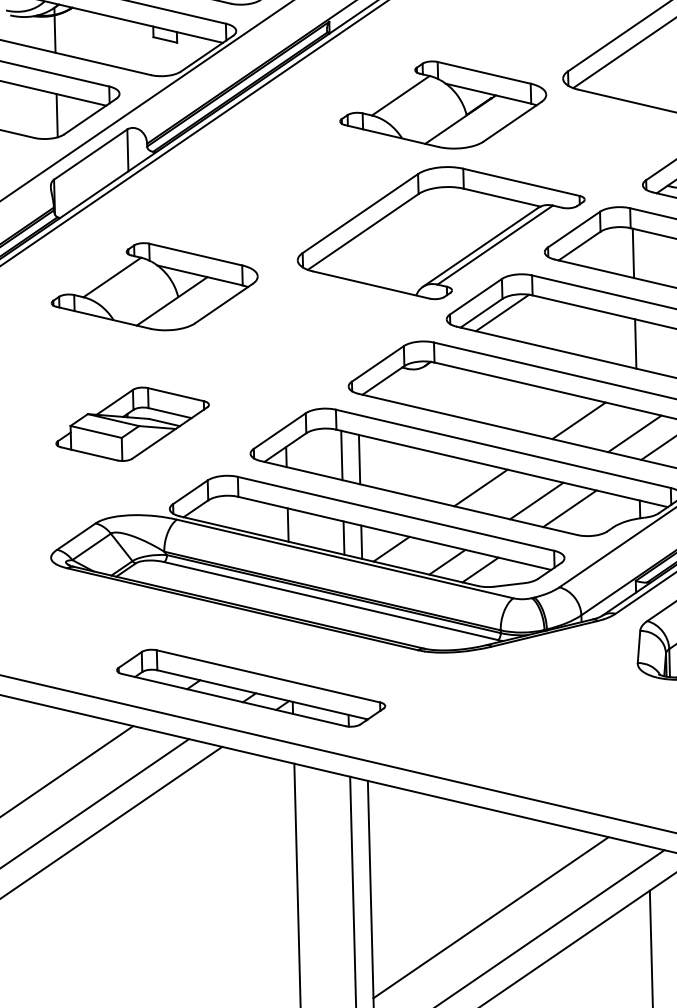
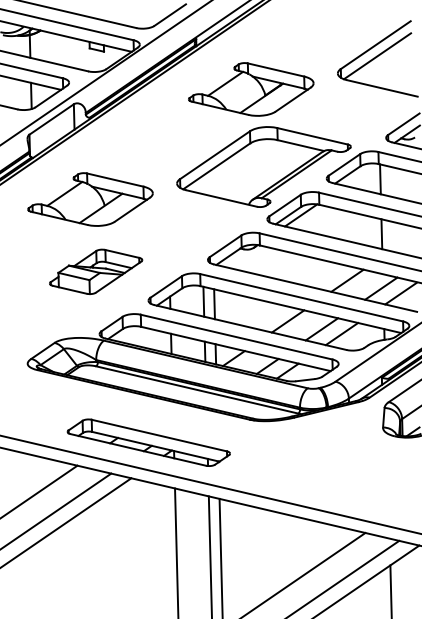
part: (443, 105) -> (251, 89), moved
part: (133, 423) -> (96, 271), moved

